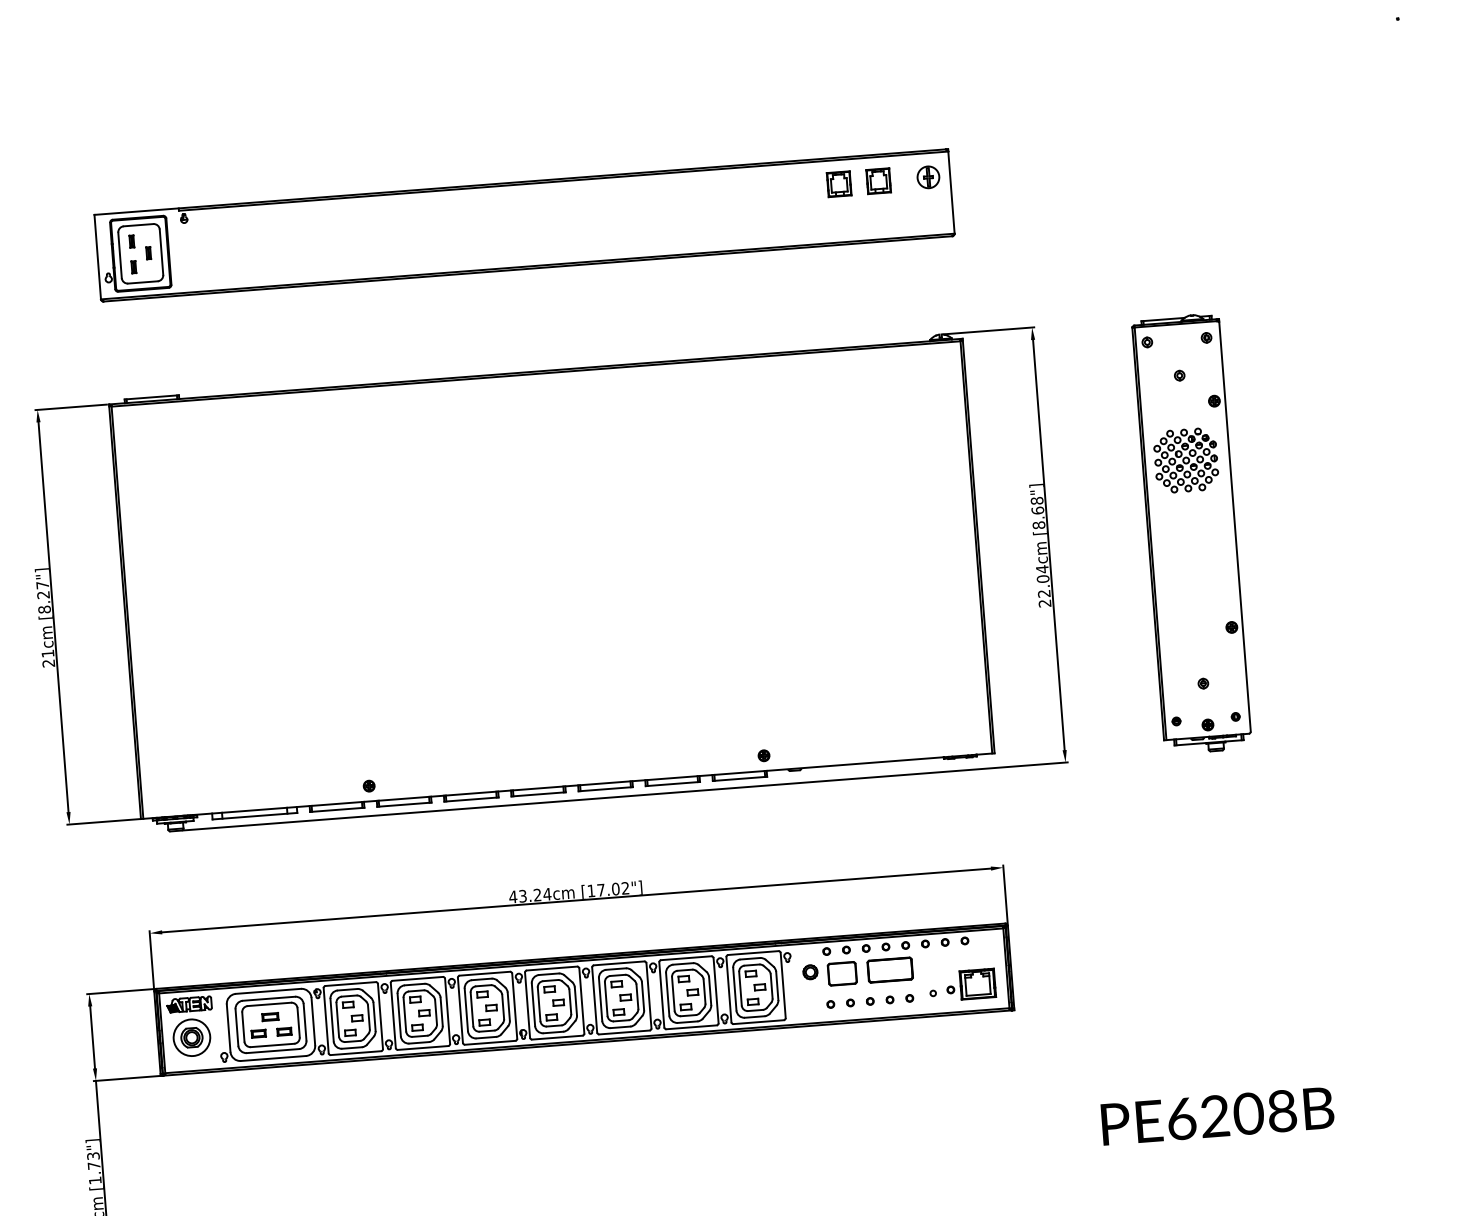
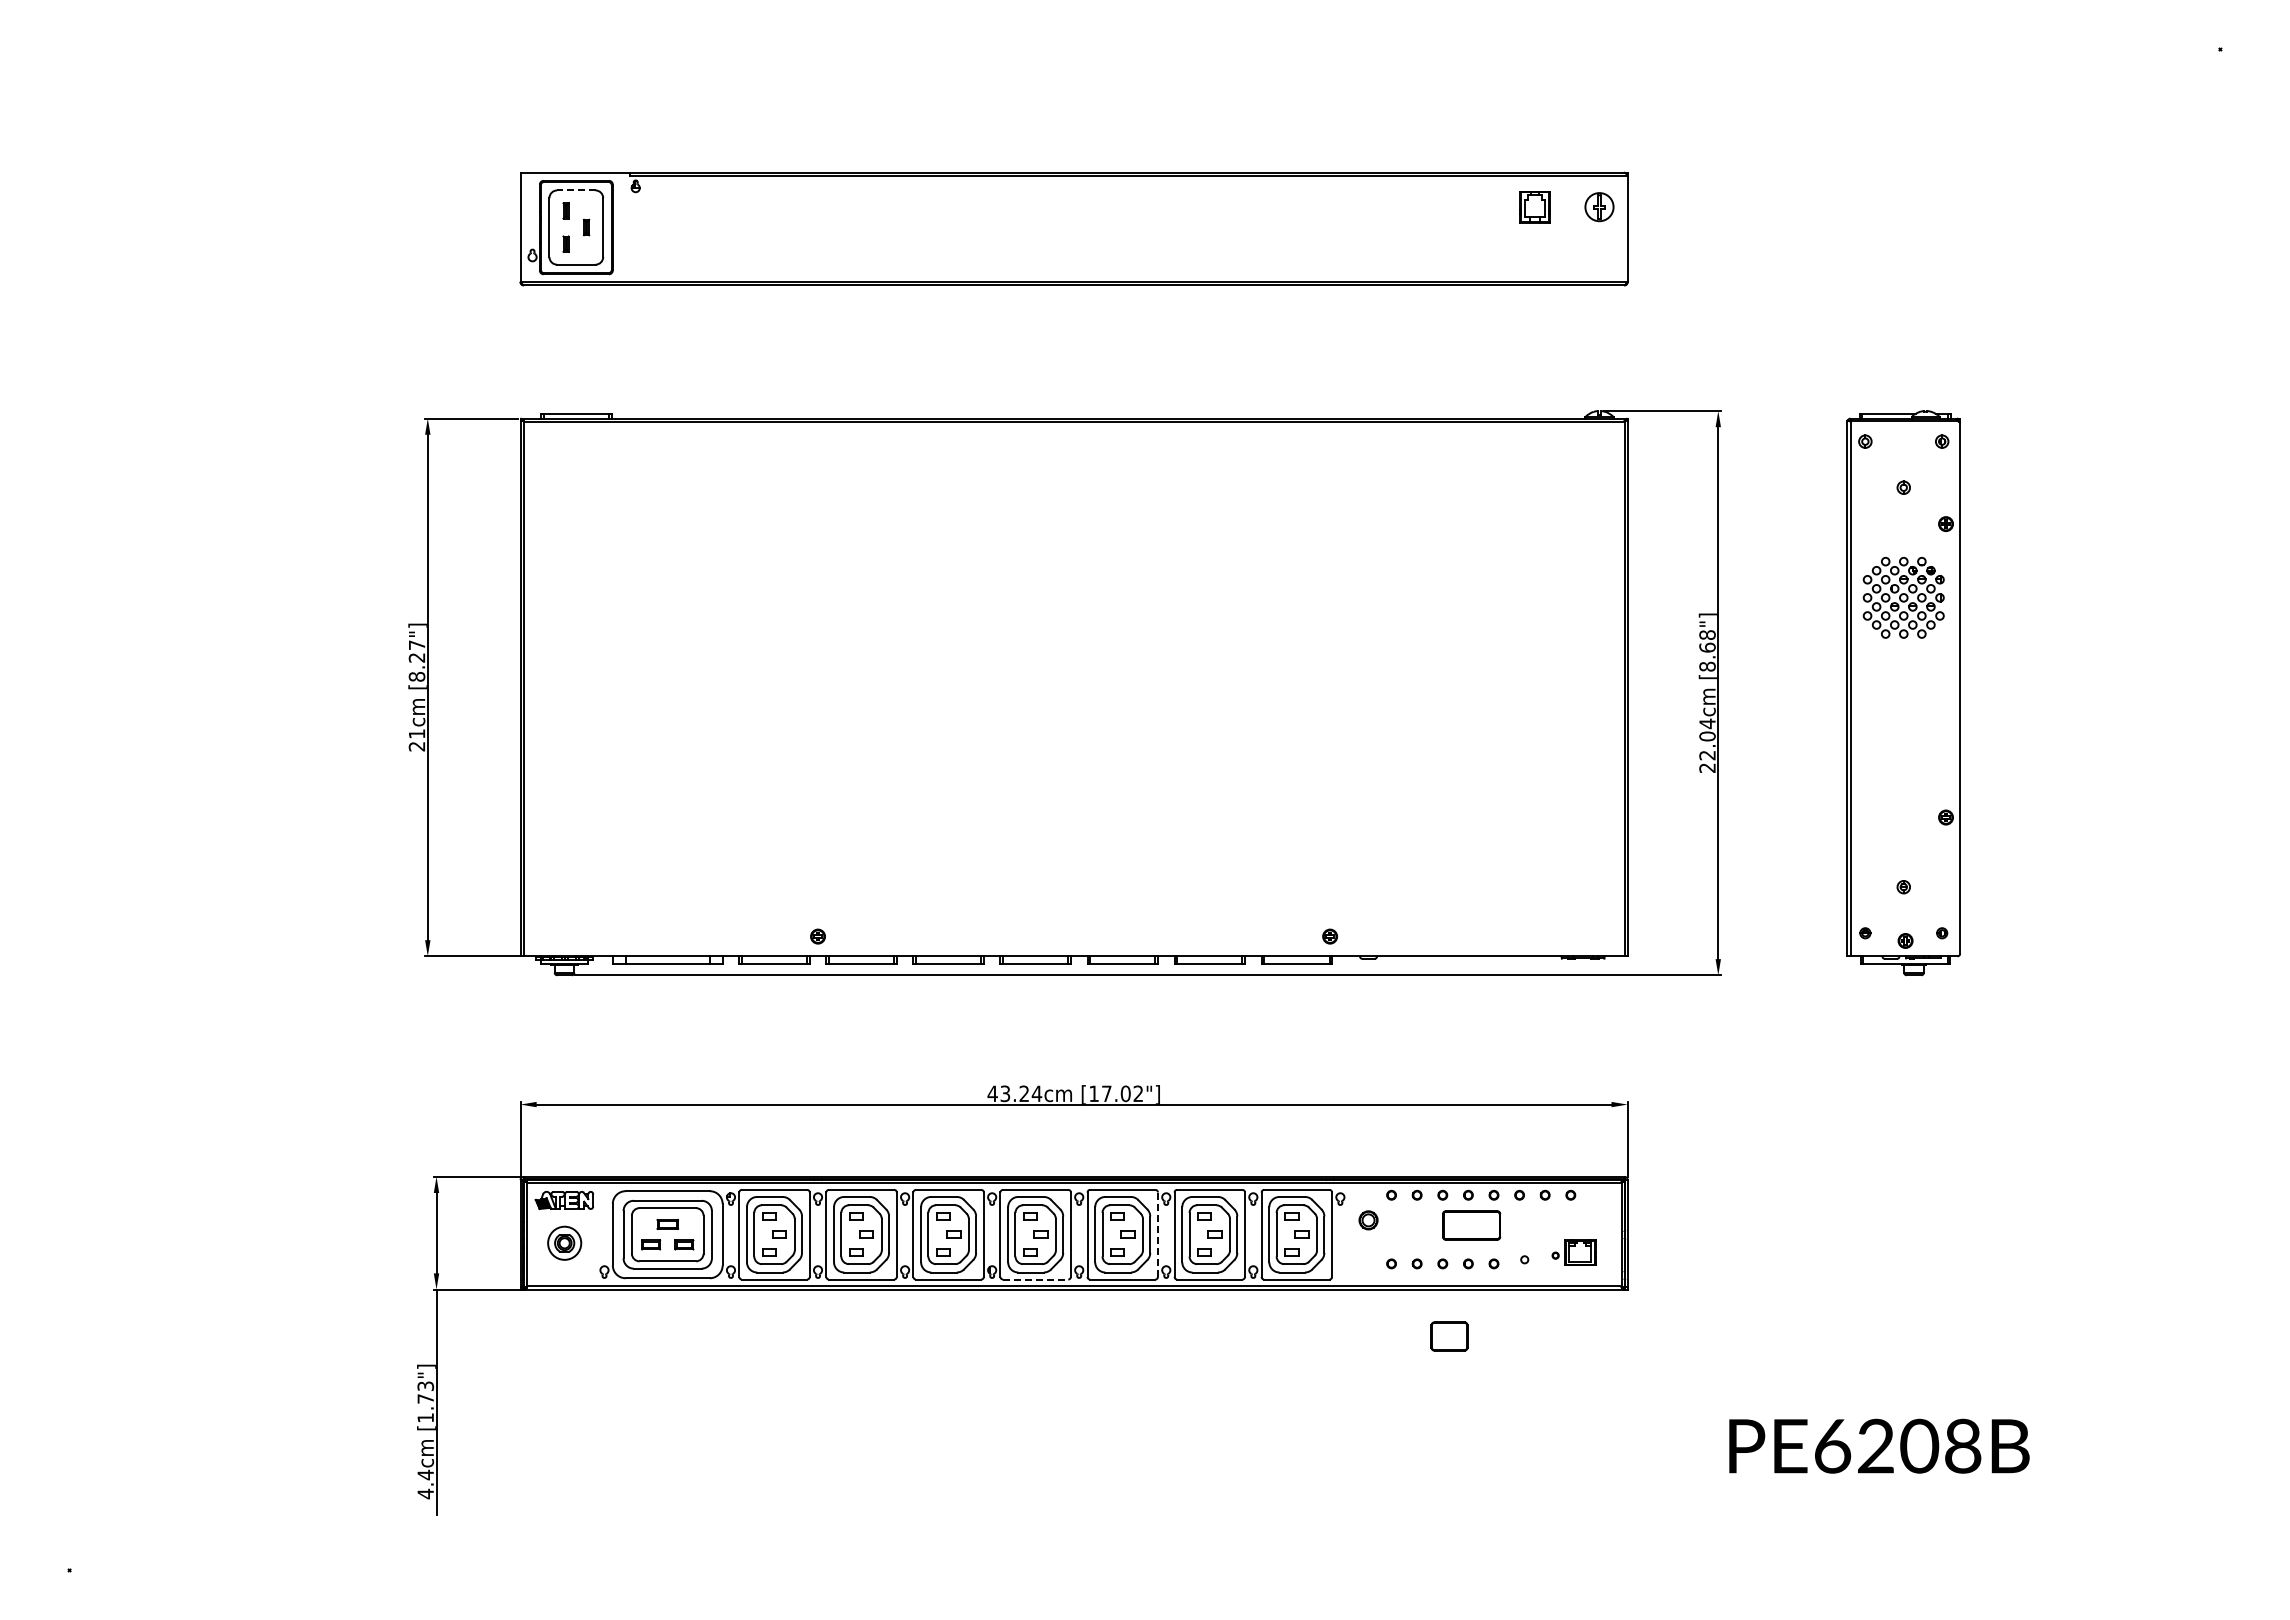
part: (839, 184) -> (1483, 207), removed
line: (137, 225) -> (575, 190), solid -> dashed
part: (842, 973) -> (1449, 1336), moved
part: (970, 984) -> (1573, 1252), size x0.7
line: (648, 995) -> (1157, 1234), solid -> dashed
part: (191, 1037) -> (564, 1242), size x0.7
line: (557, 1037) -> (1035, 1279), solid -> dashed

